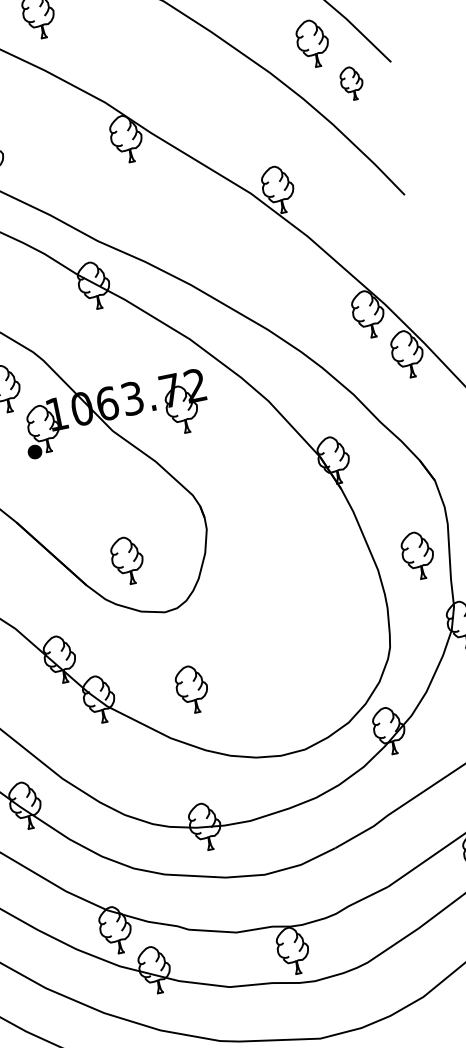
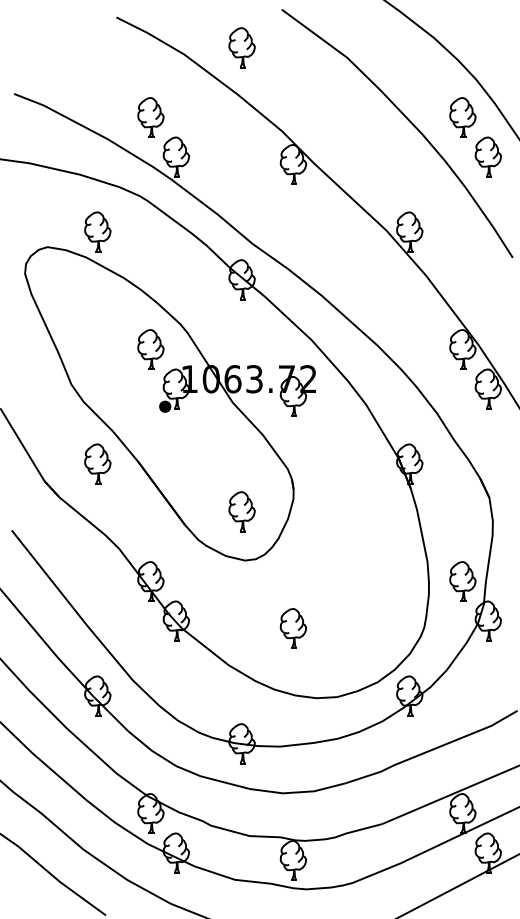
part: (351, 82) -> (487, 156), size x1.43
part: (417, 555) -> (462, 581), moved
part: (126, 560) -> (241, 511), moved
part: (192, 689) -> (293, 628), moved

